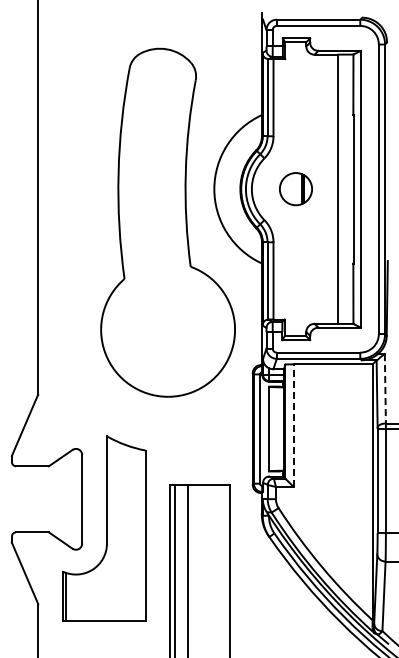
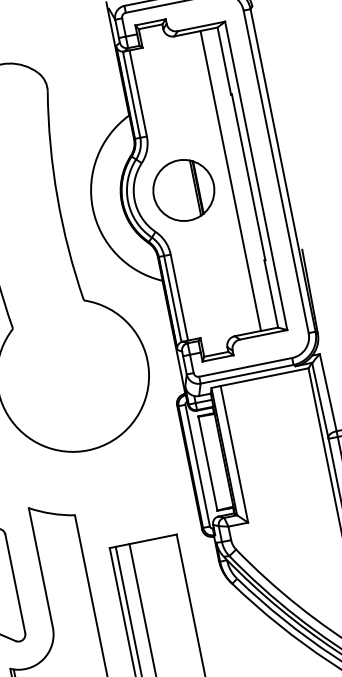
part: (295, 188) -> (183, 189), size x1.67
line: (385, 388) -> (328, 392), dashed -> solid
line: (293, 425) -> (234, 454), dashed -> solid

